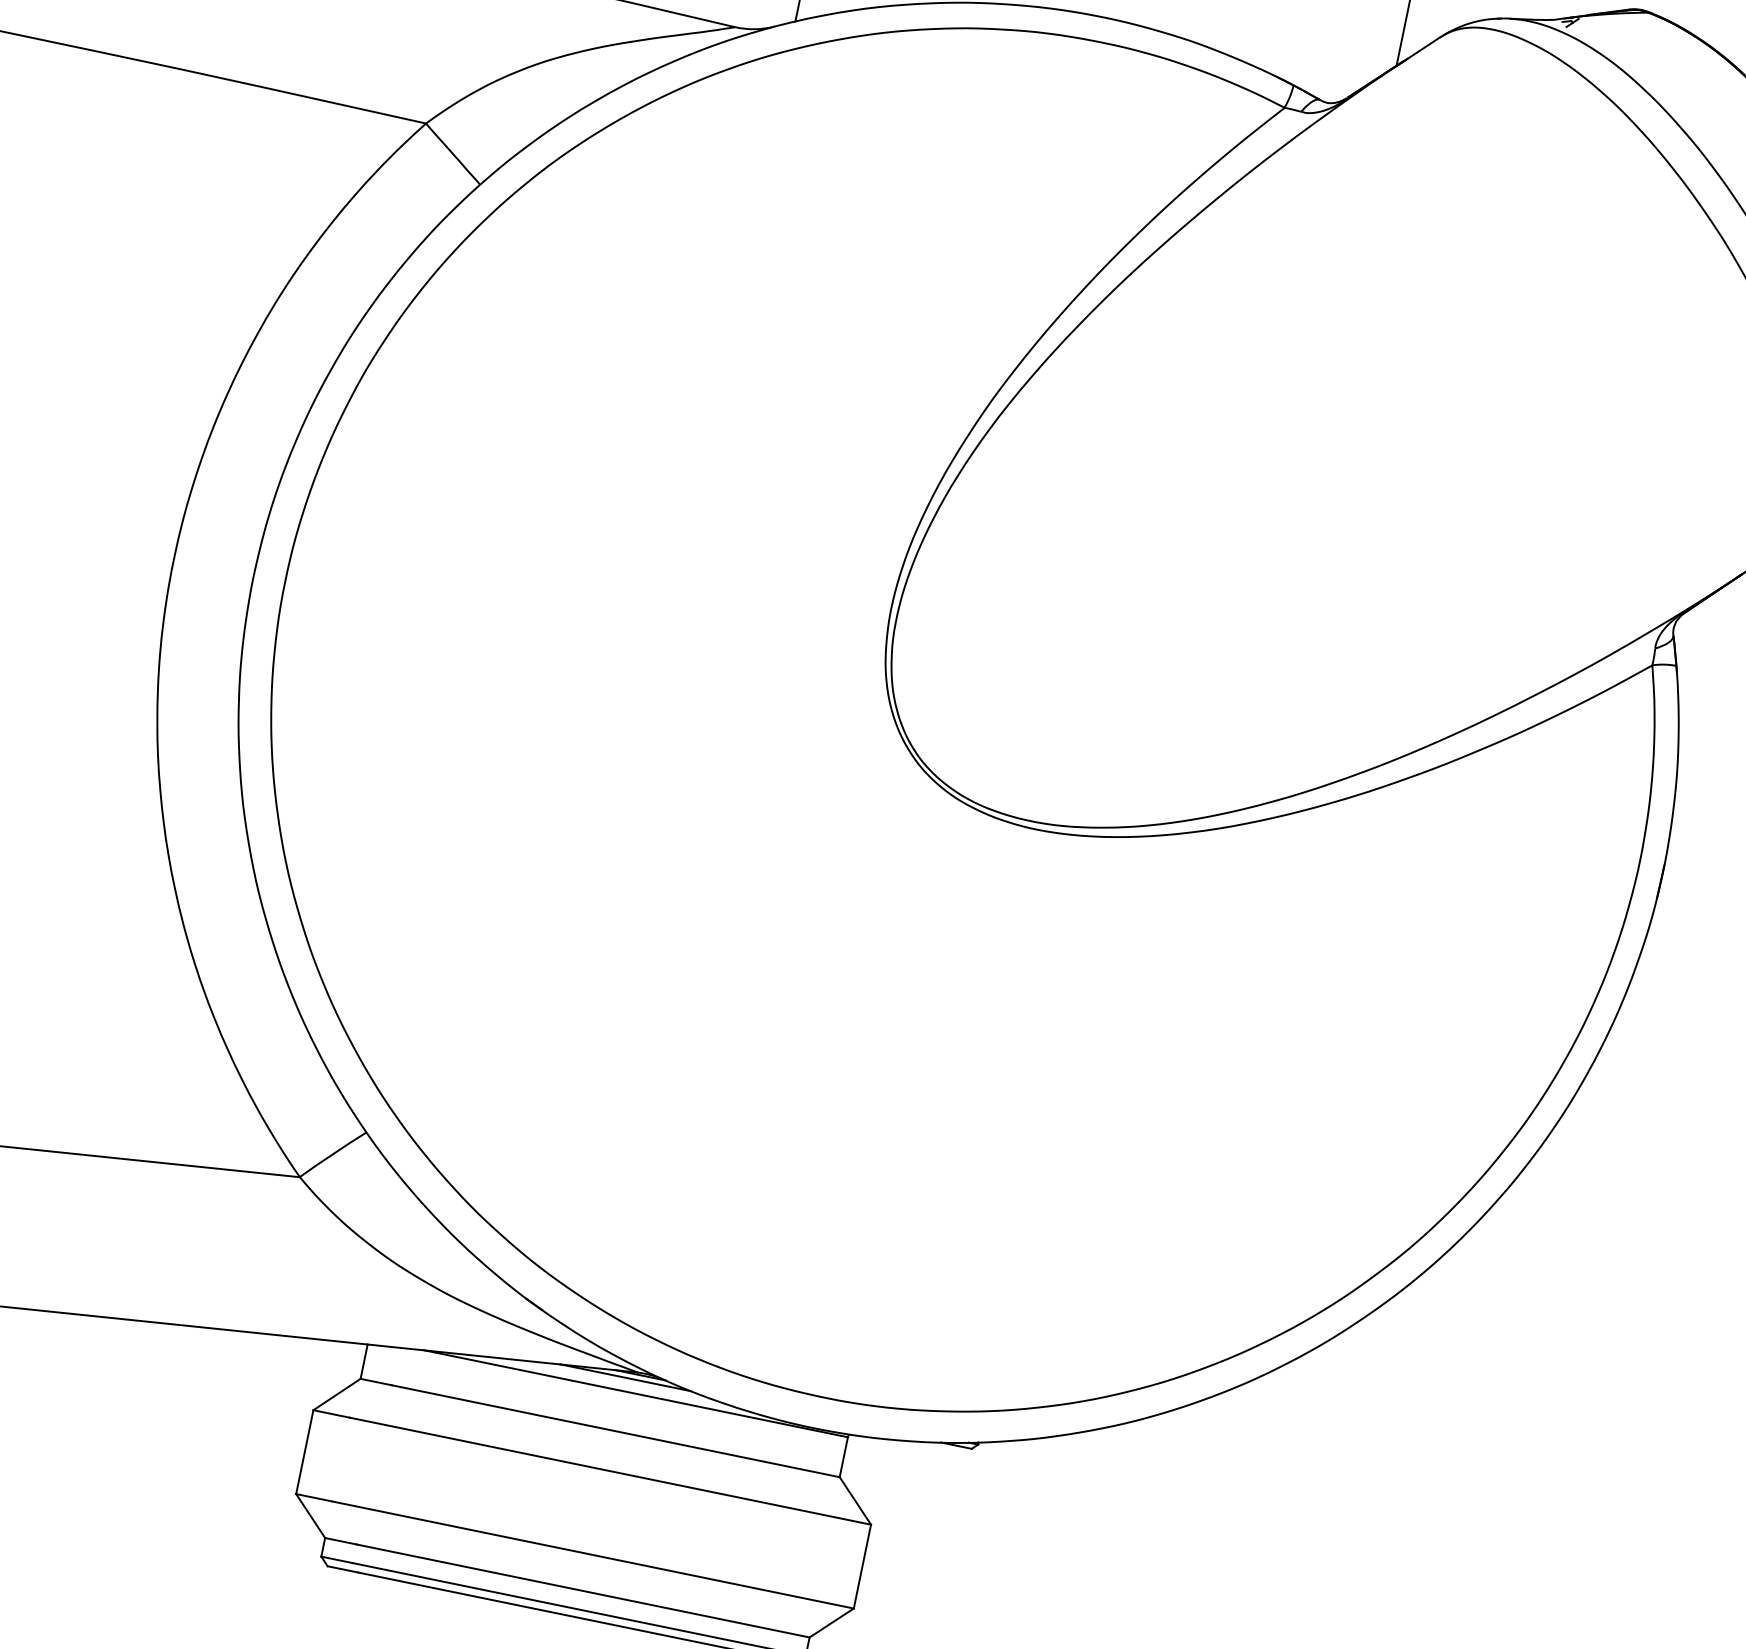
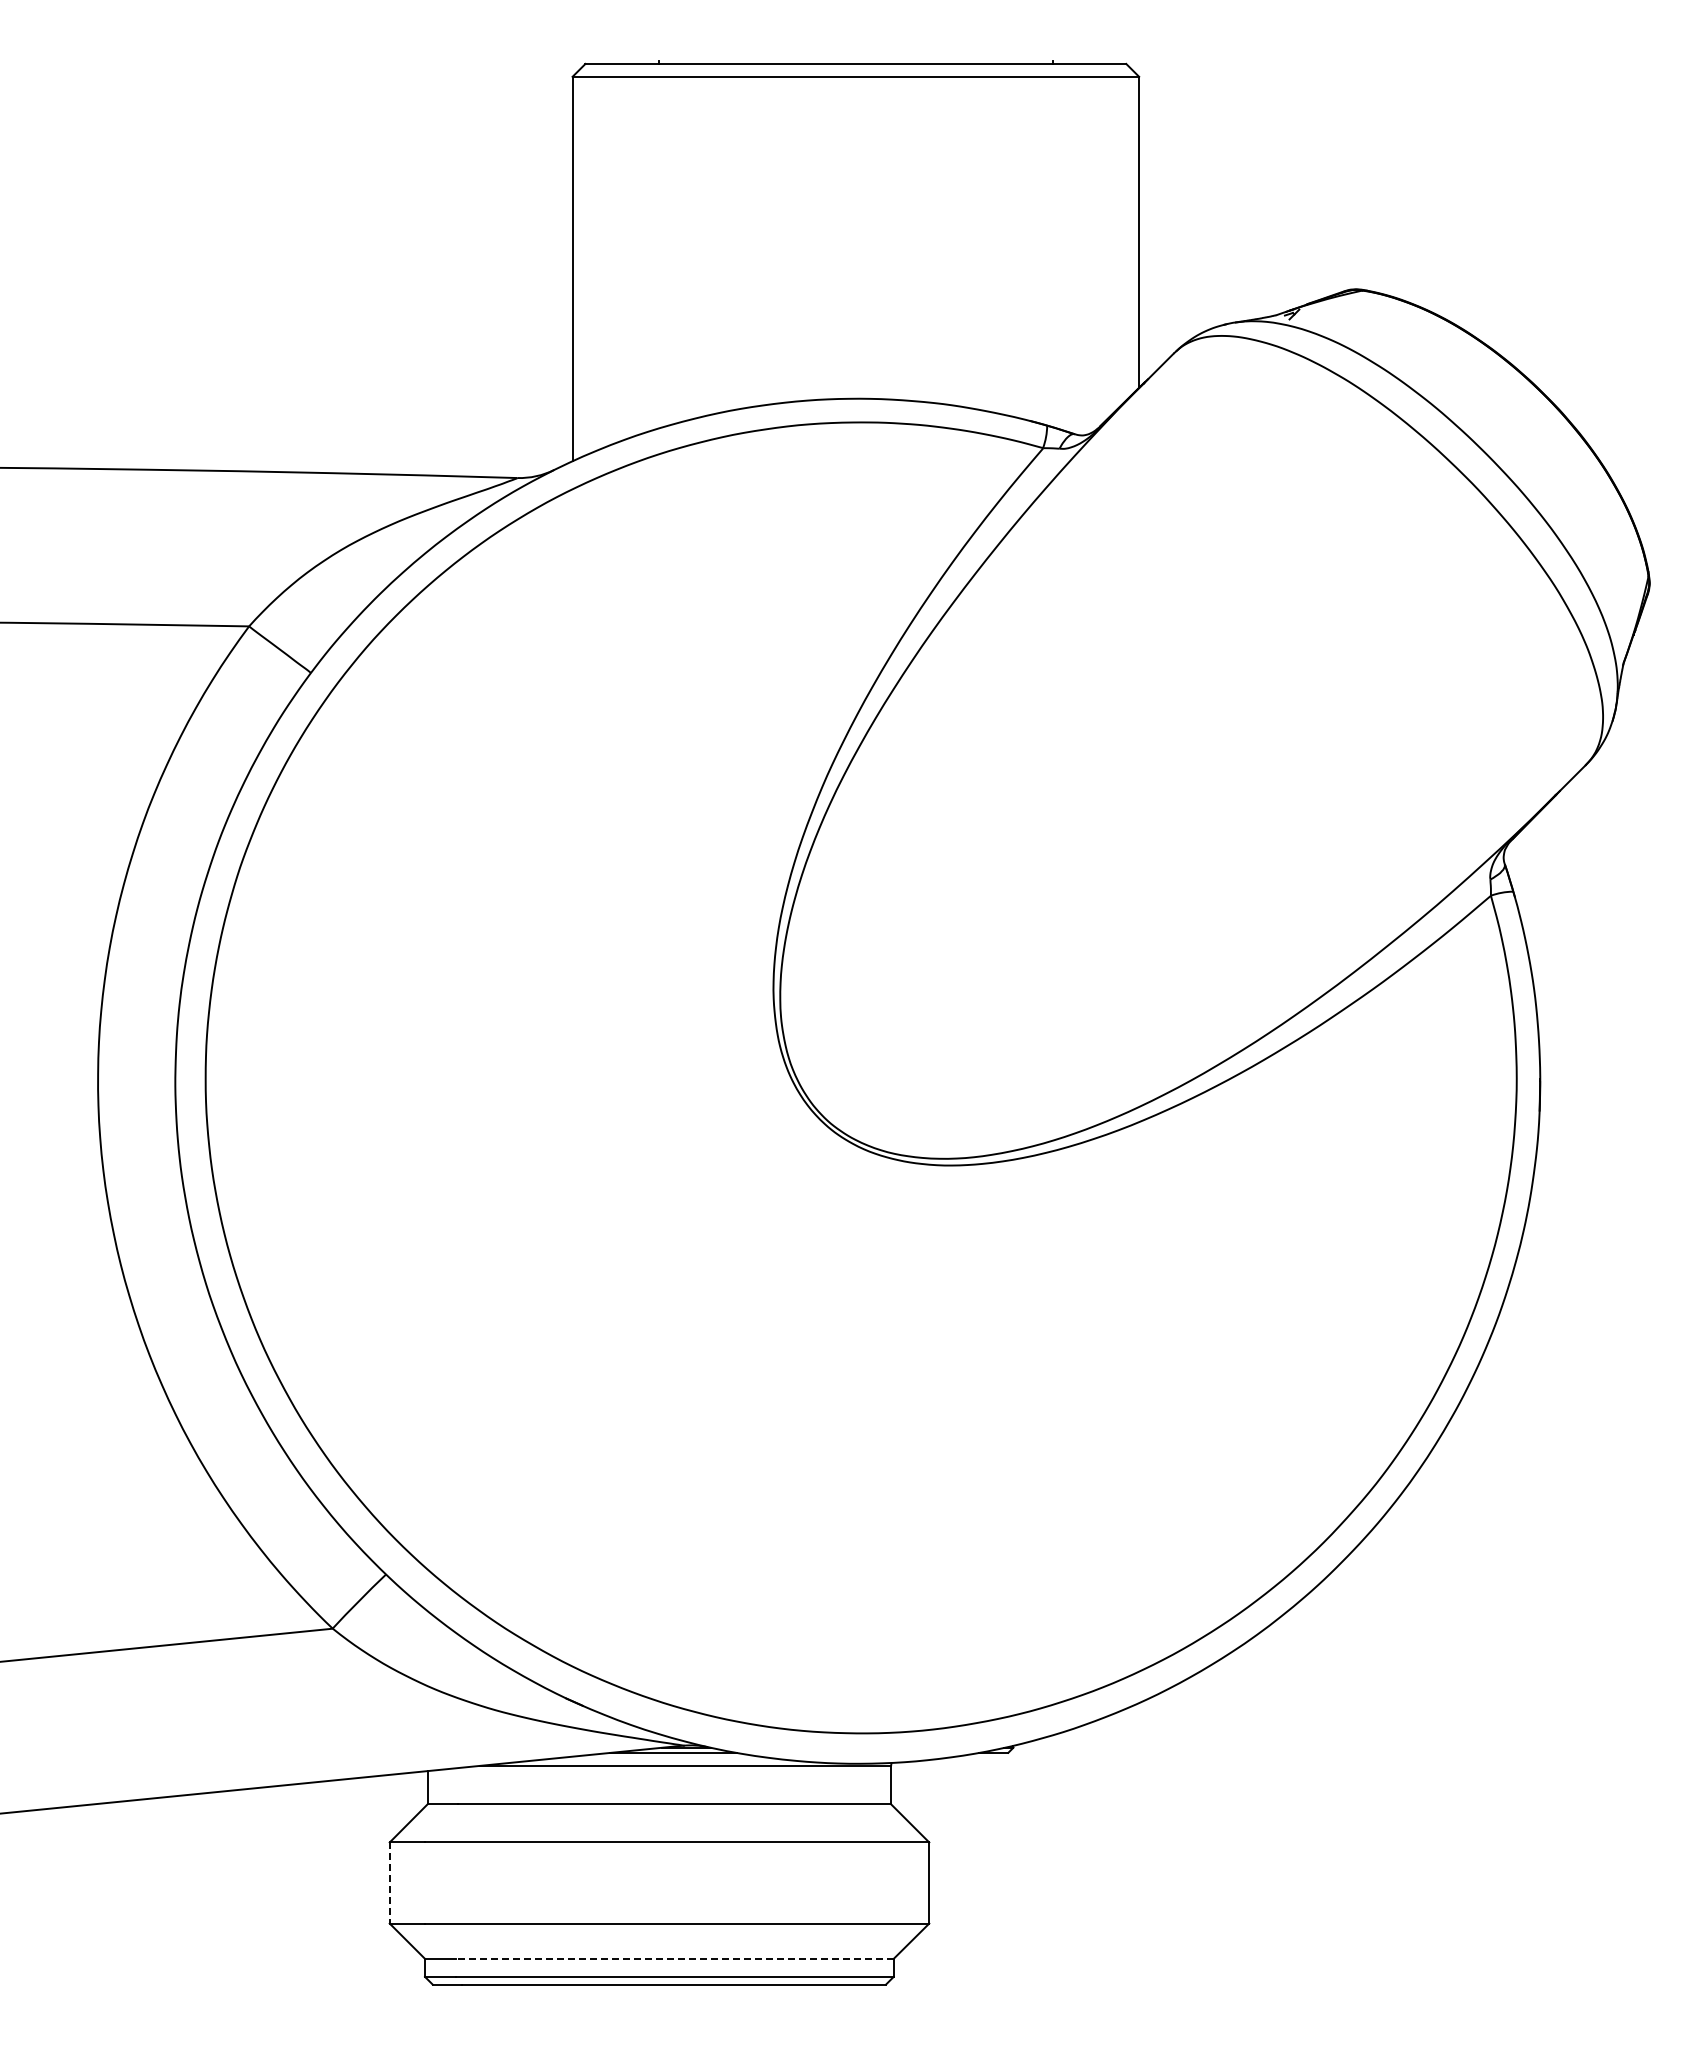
line: (304, 1452) -> (389, 1883), solid -> dashed
line: (583, 1590) -> (674, 1958), solid -> dashed

